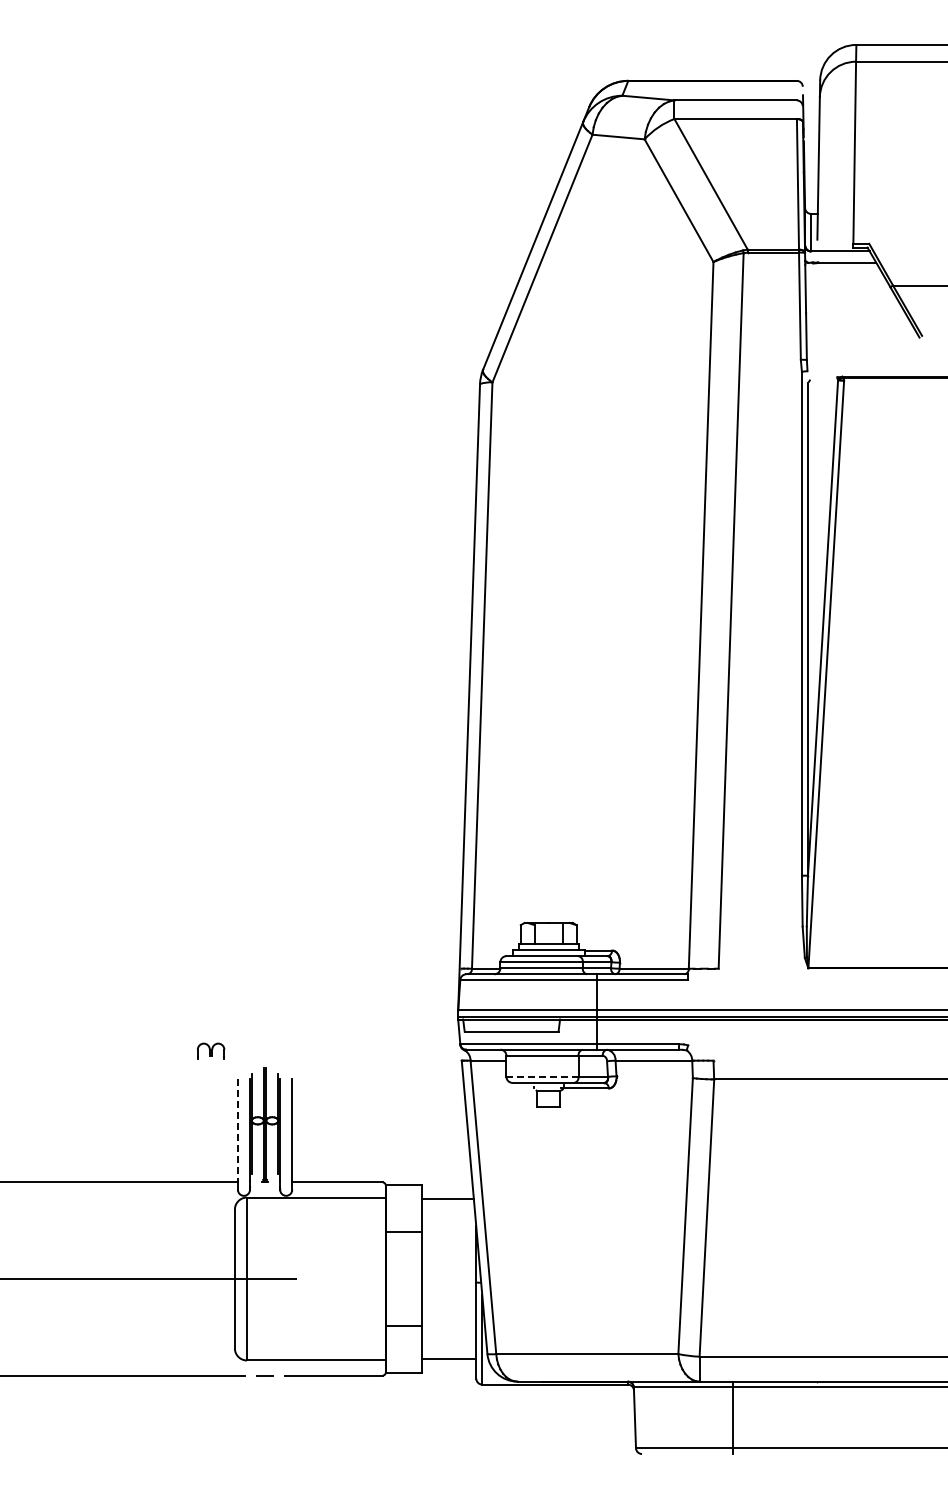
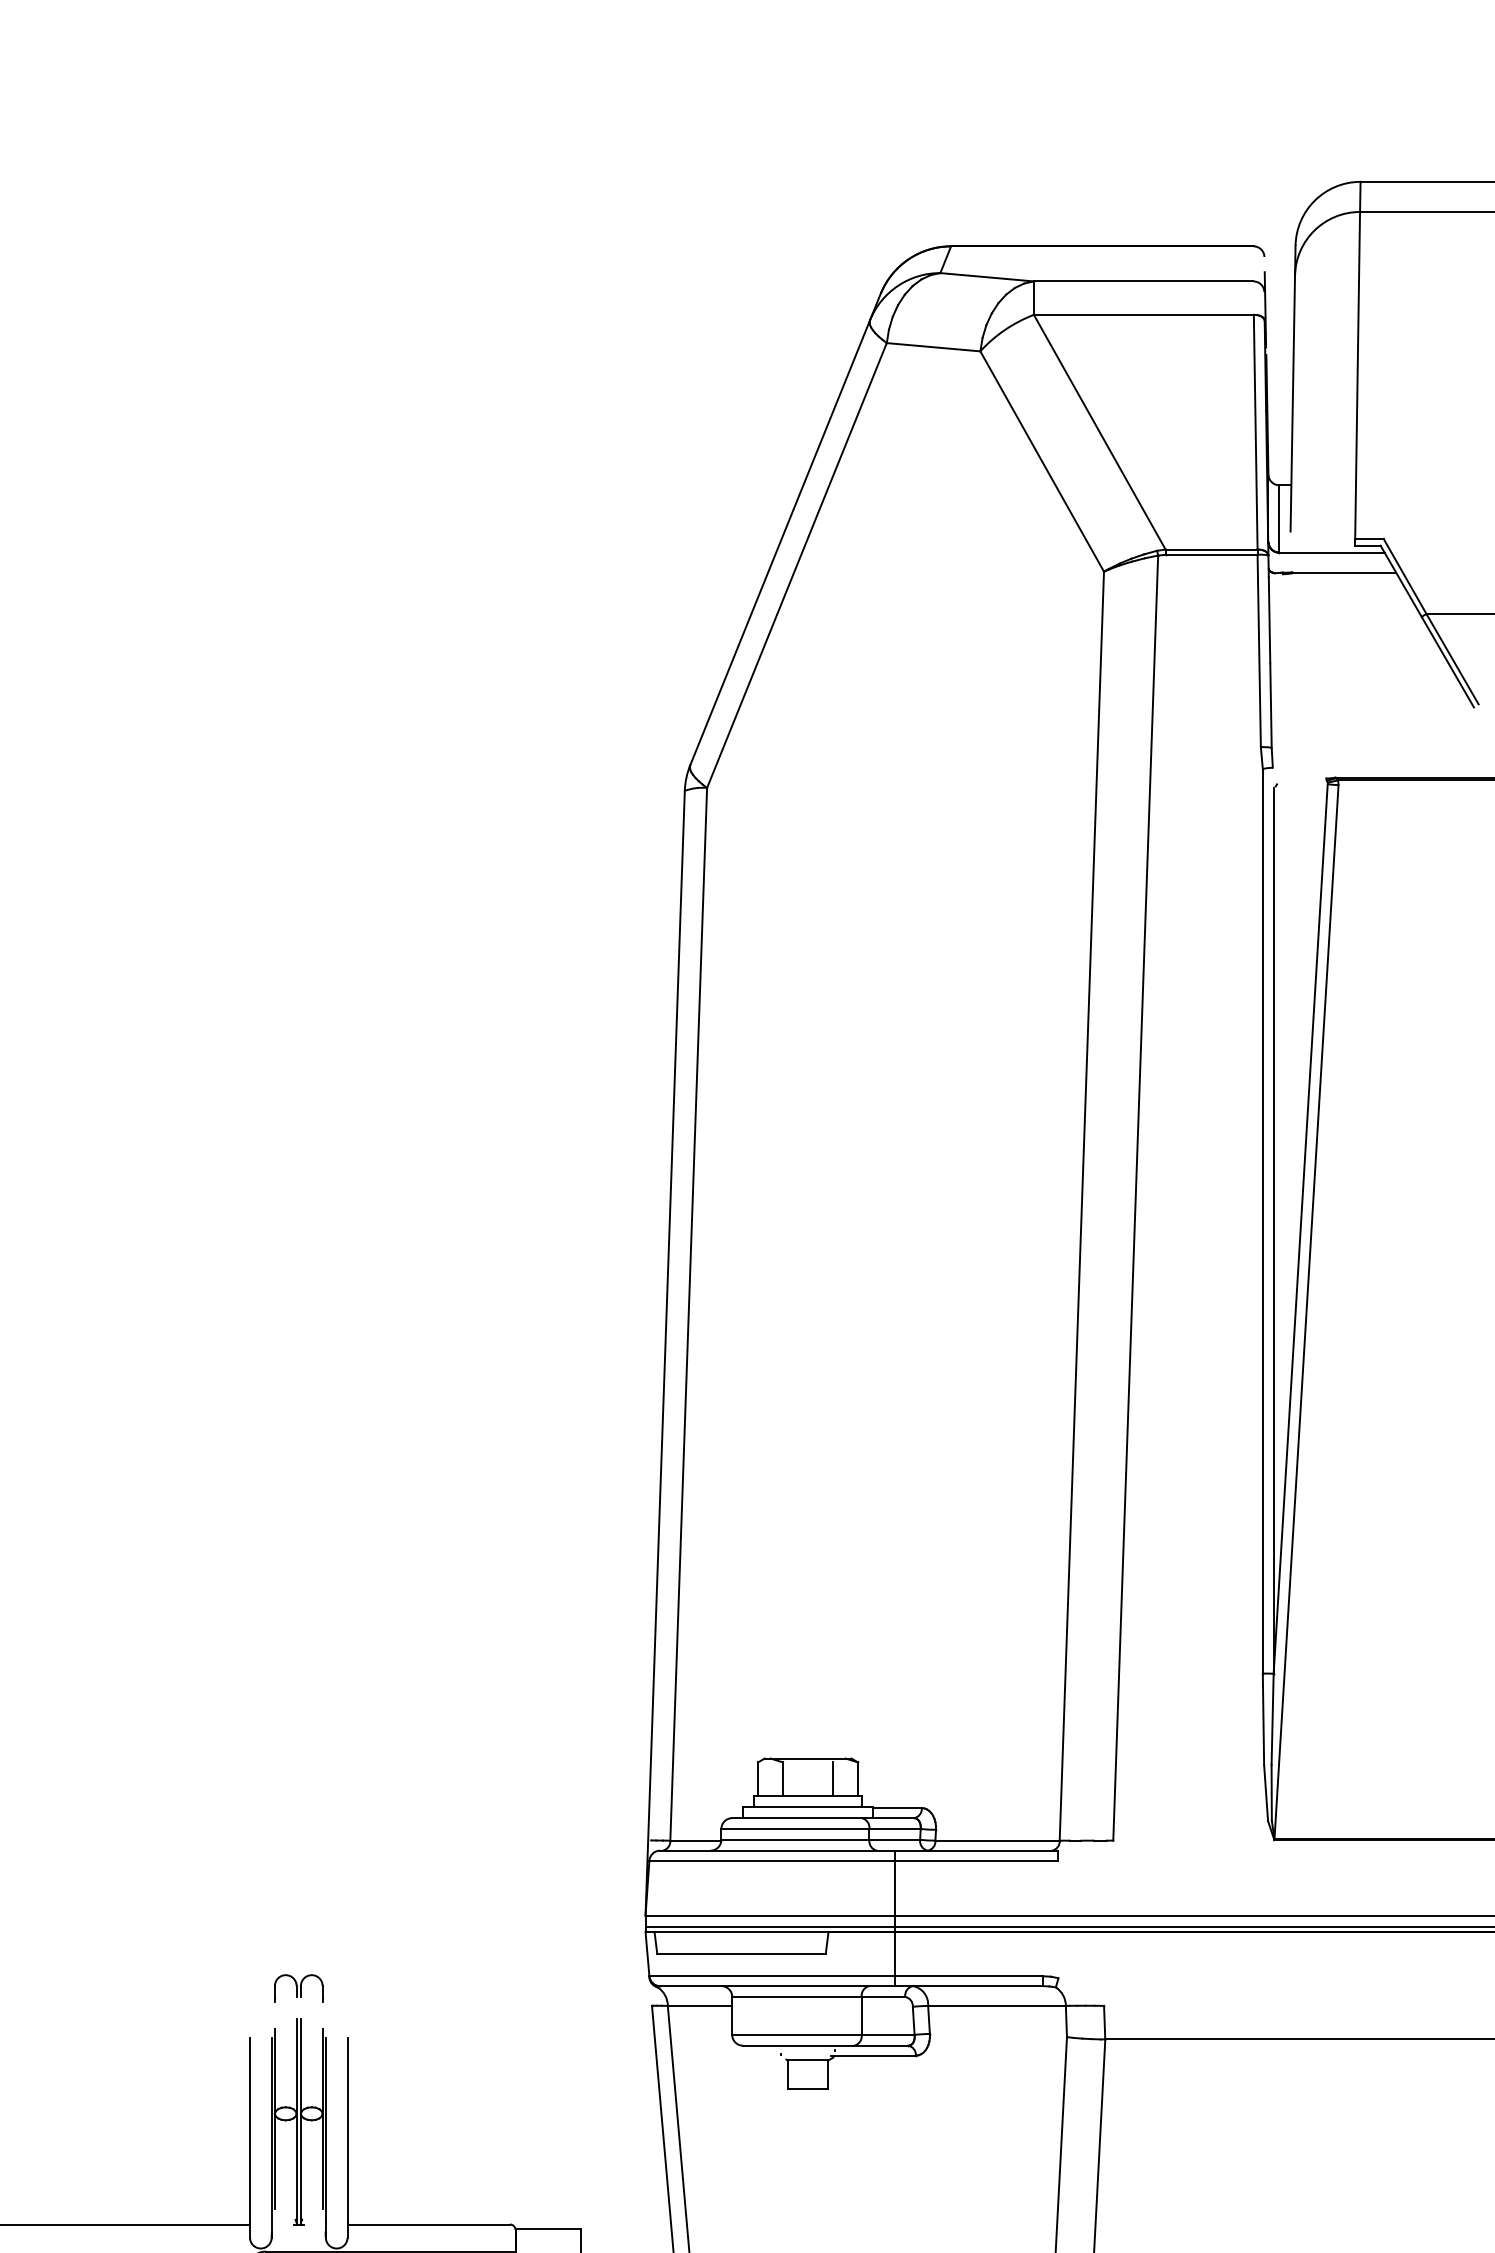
part: (211, 1050) -> (299, 1987), moved
line: (543, 1076) -> (798, 2034), dashed -> solid
line: (237, 1130) -> (249, 2131), dashed -> solid

